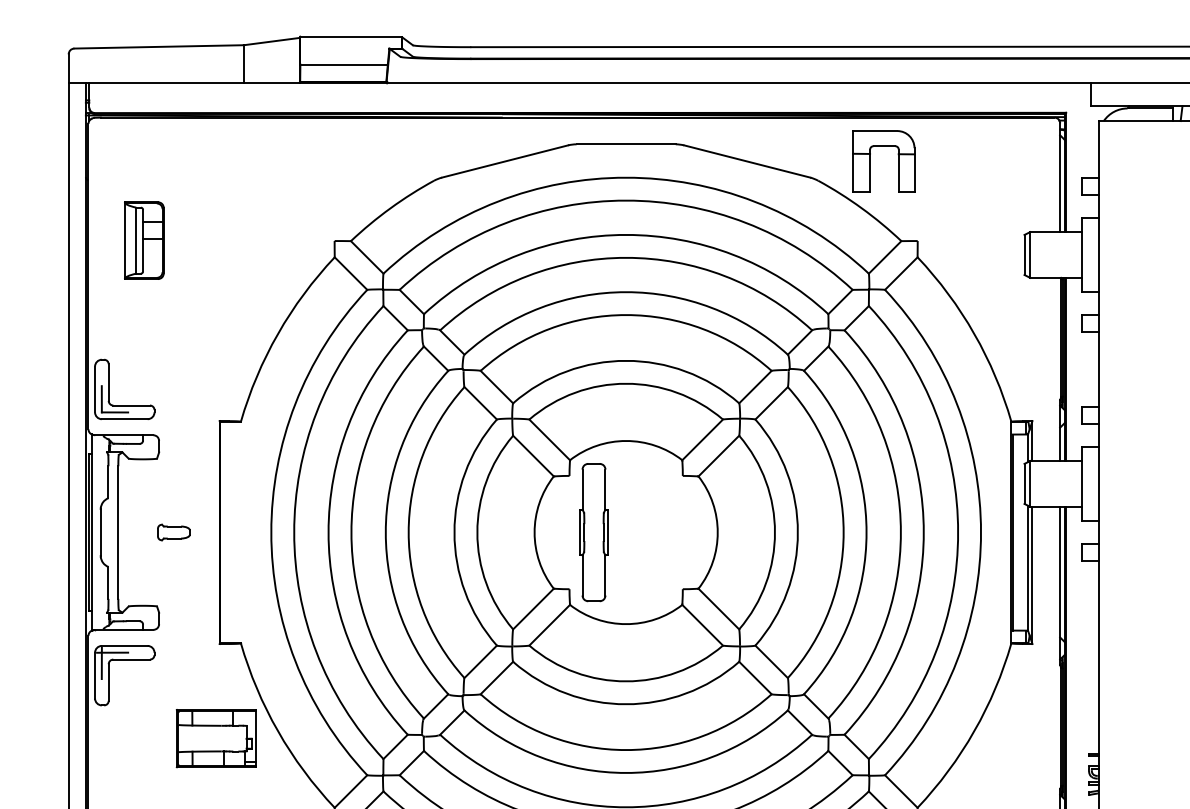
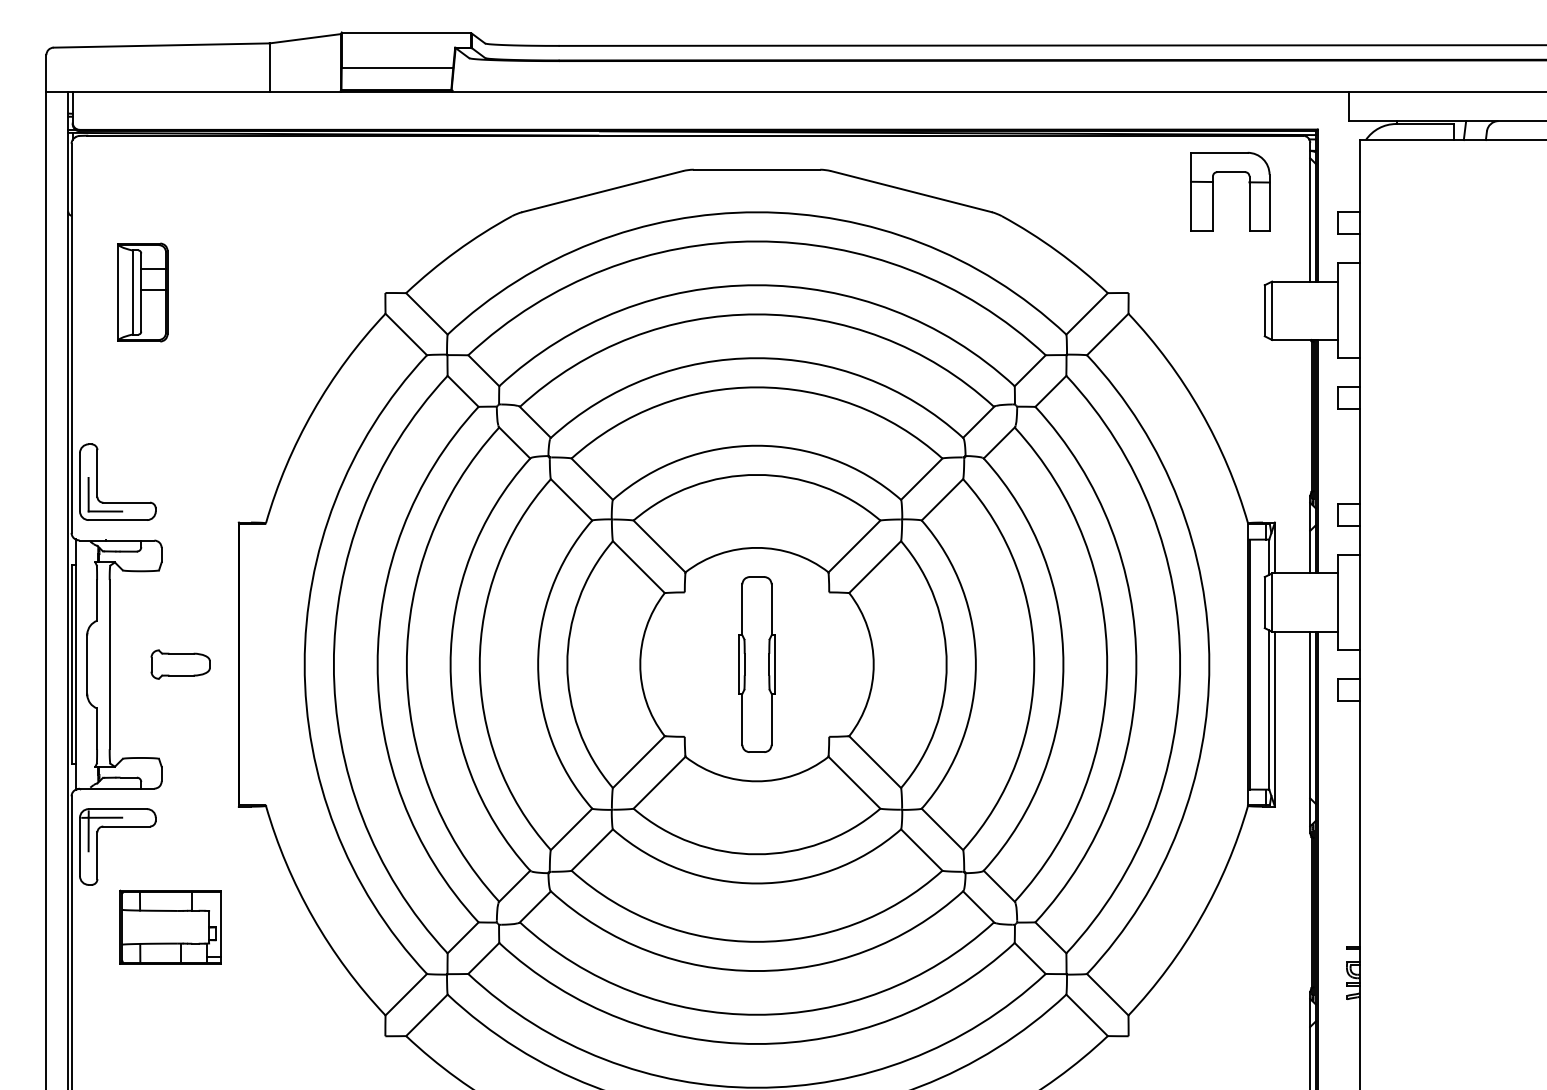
part: (870, 161) -> (1213, 191), moved
part: (173, 532) -> (180, 664), size x1.43
part: (593, 532) -> (756, 664), moved
part: (216, 738) -> (170, 926), moved

